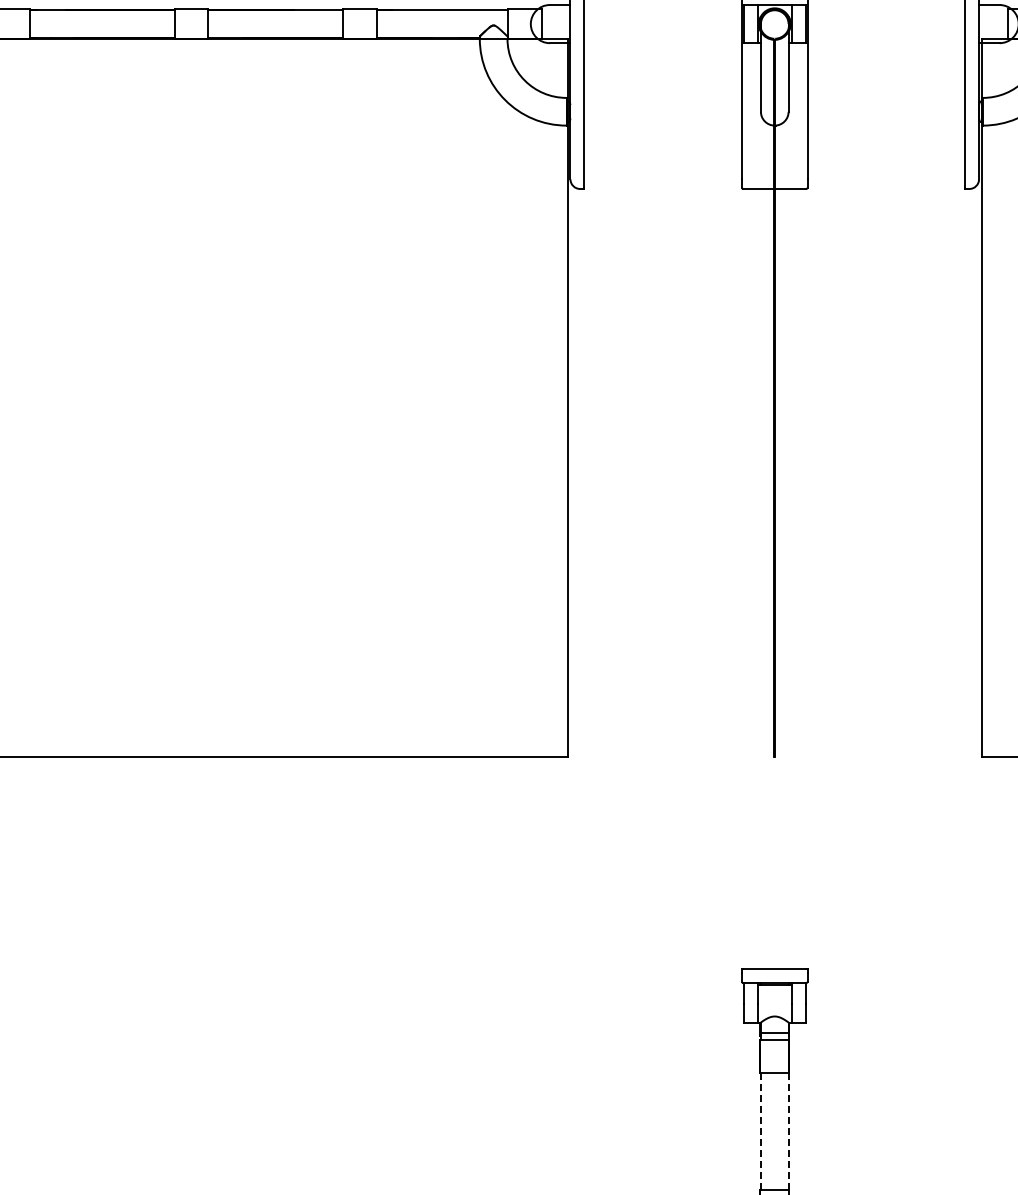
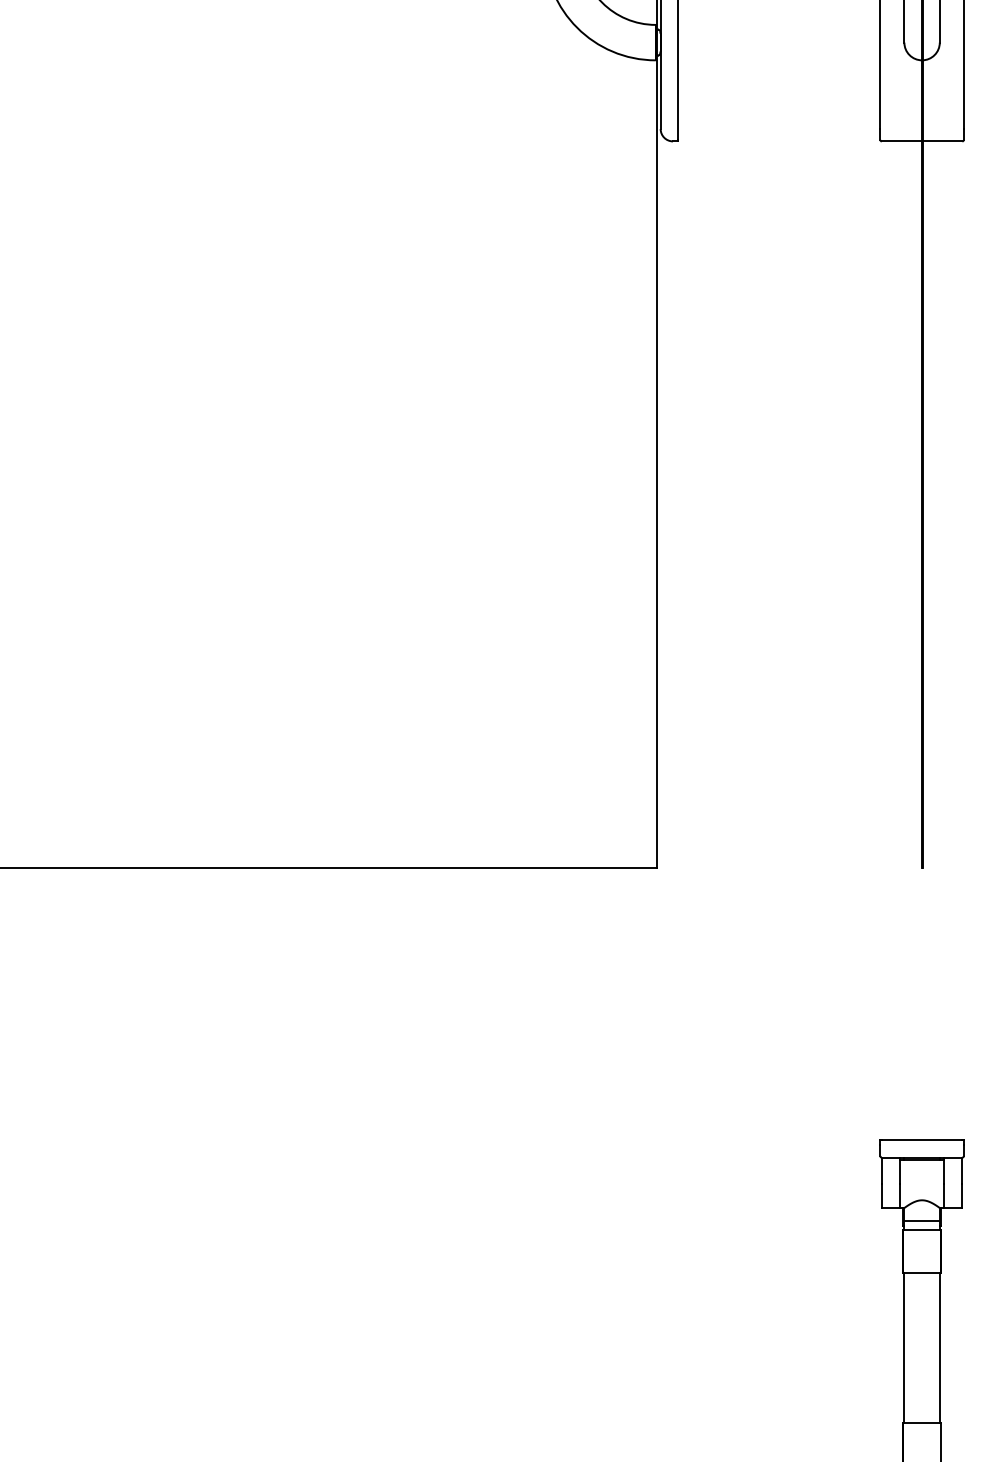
line: (760, 1132) -> (903, 1348), dashed -> solid
line: (788, 1132) -> (939, 1348), dashed -> solid

